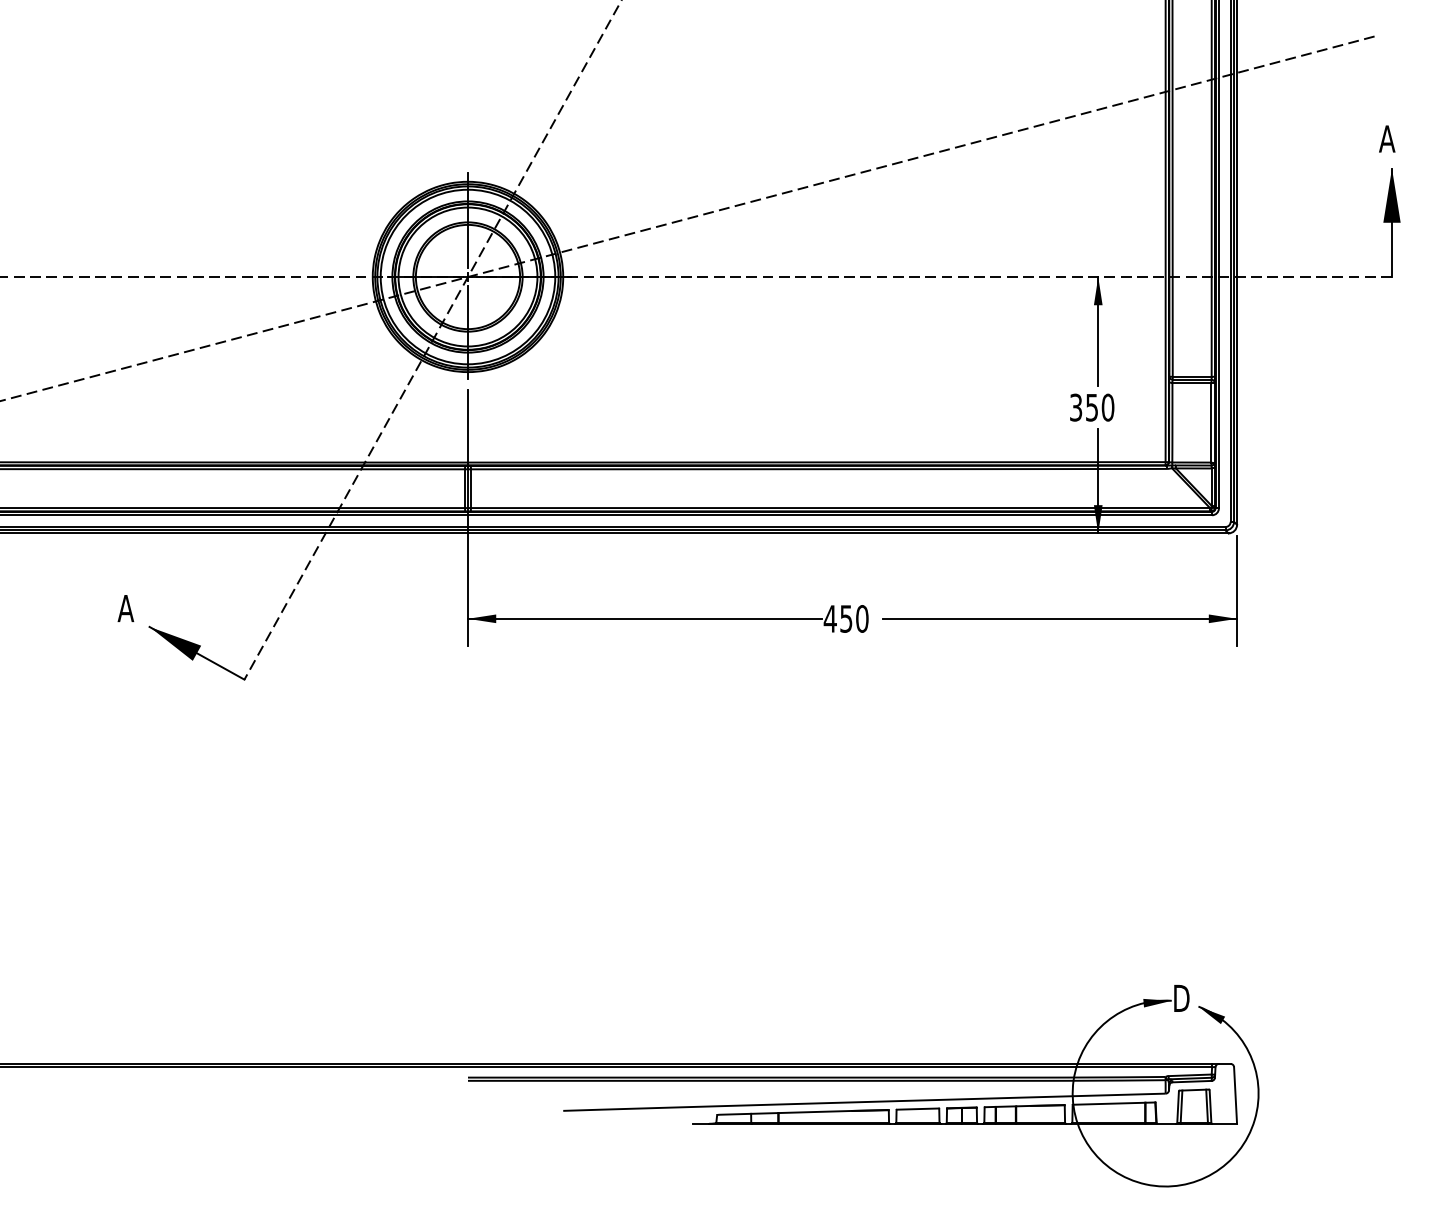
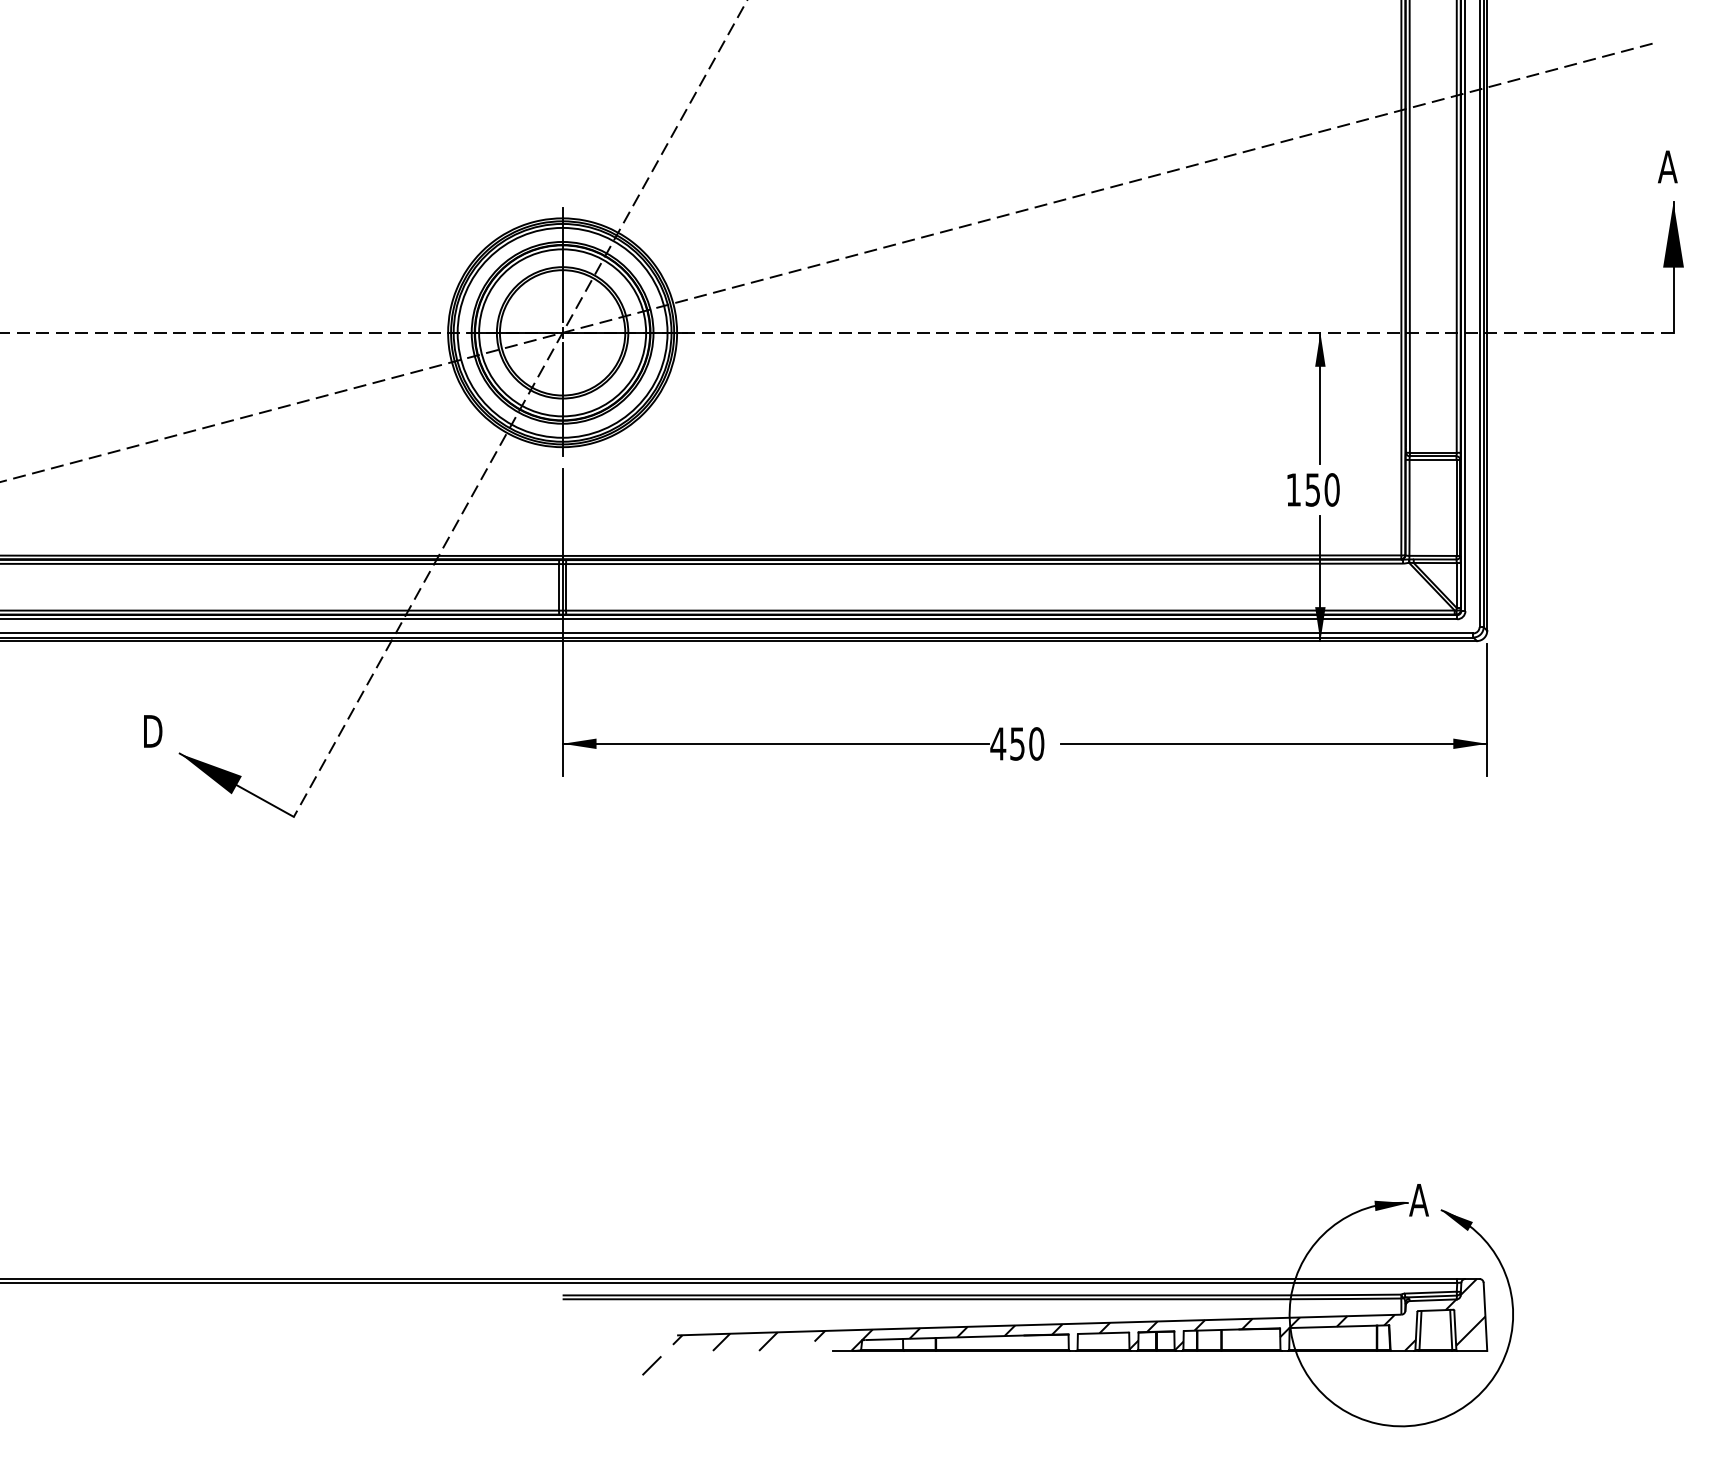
text: (1076, 407) -> (1294, 489), 350 -> 150
text: (126, 608) -> (152, 731), A -> D
text: (1180, 997) -> (1419, 1199), D -> A
hatch: (884, 1103) -> (1063, 1326), added

